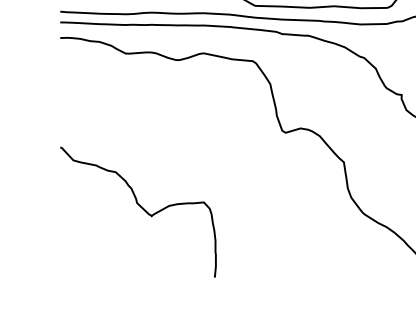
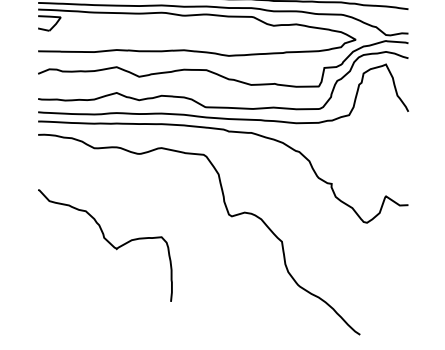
curve: (140, 208) -> (107, 242), moved

